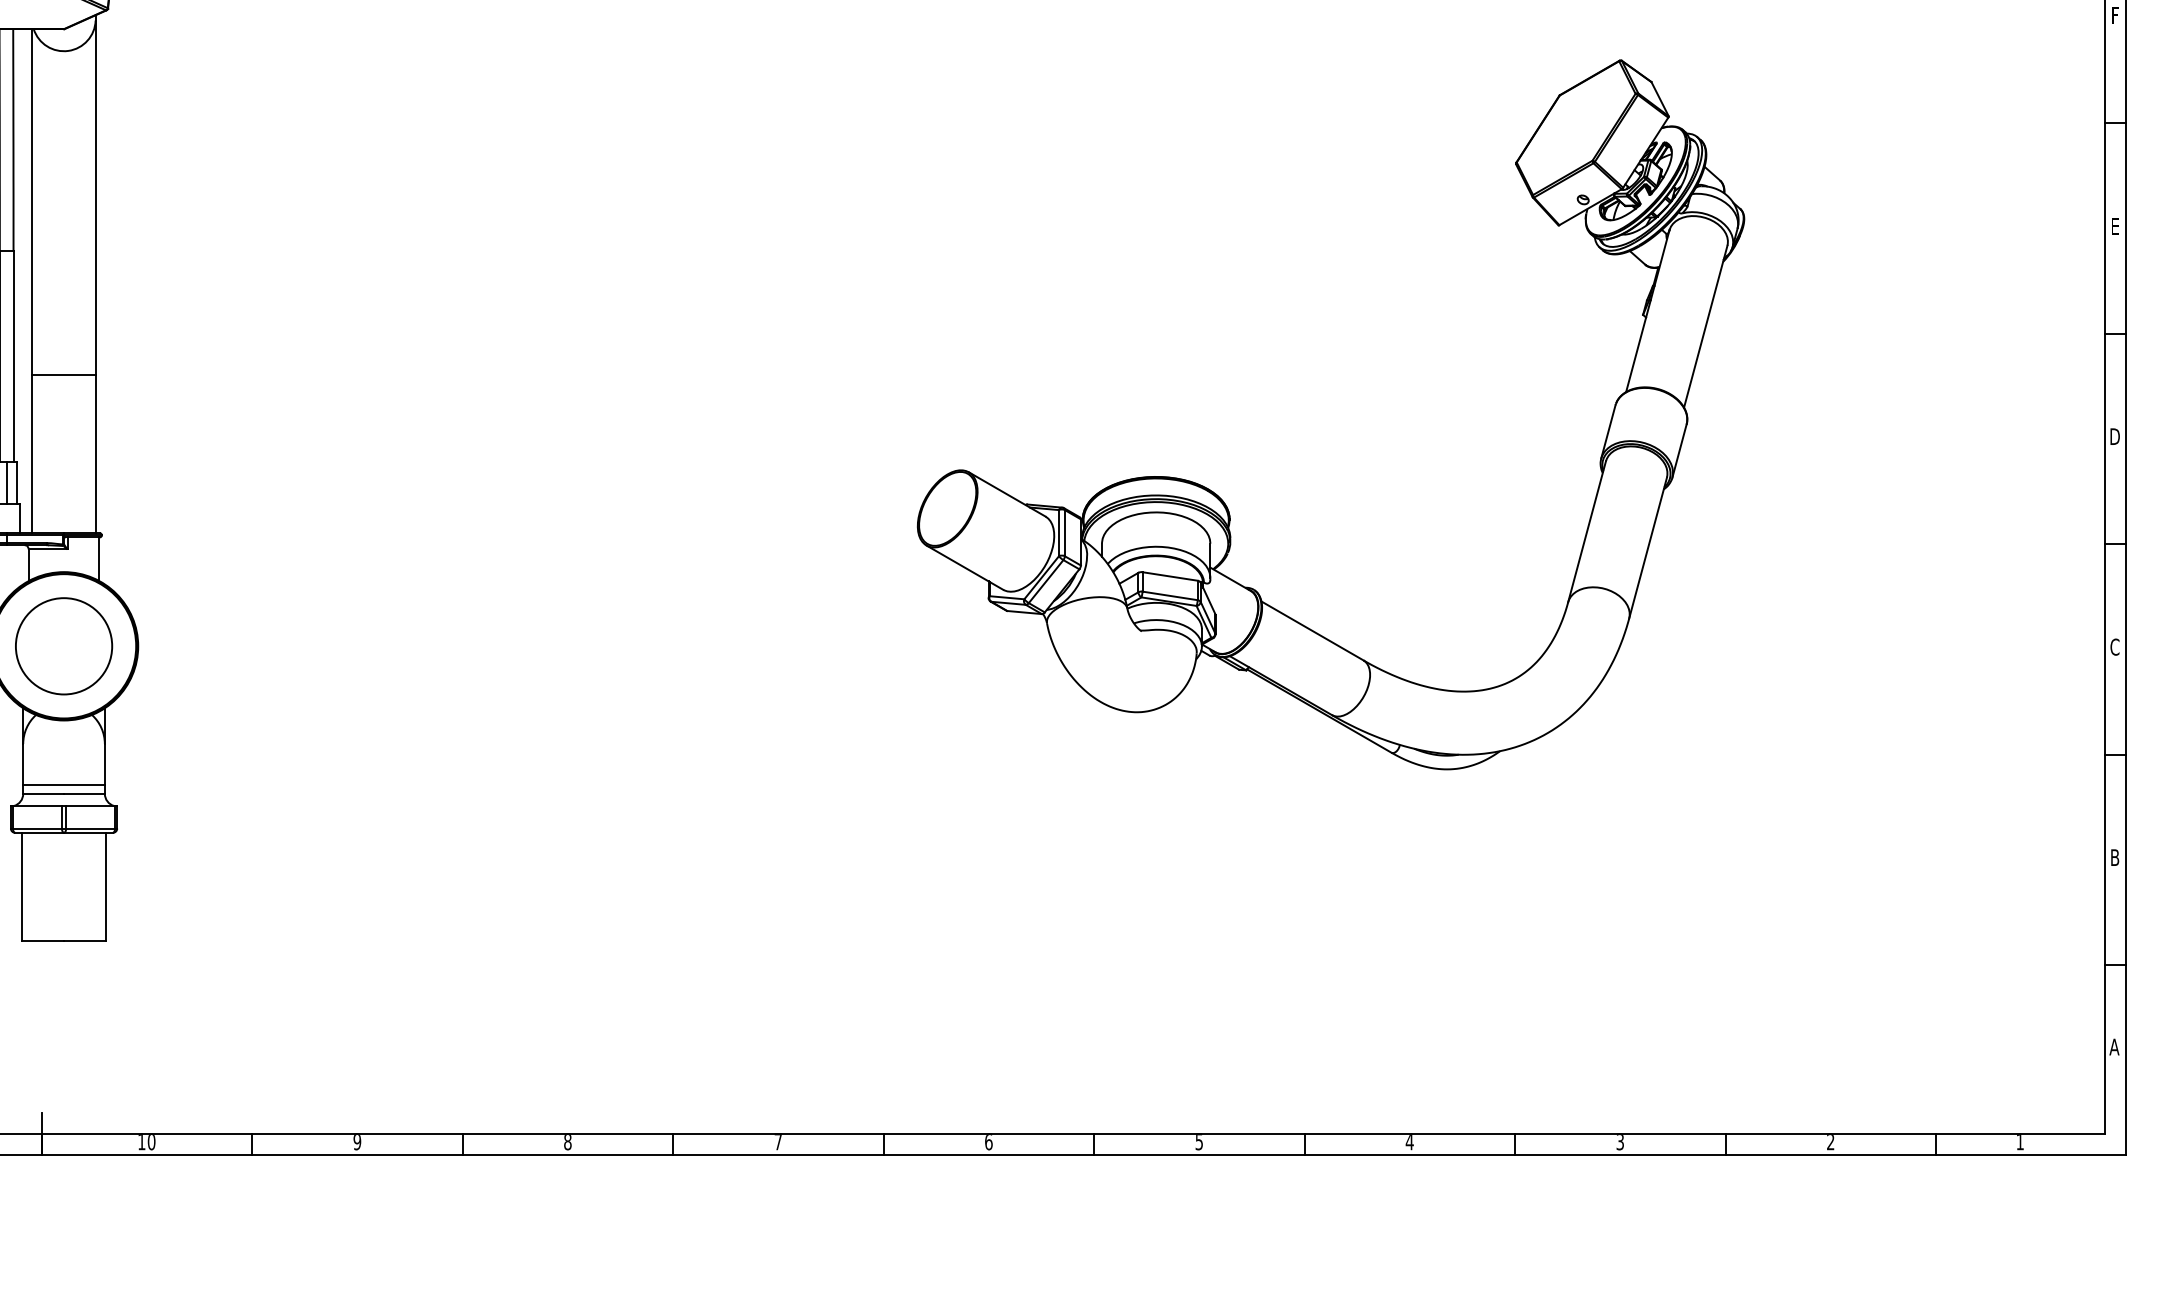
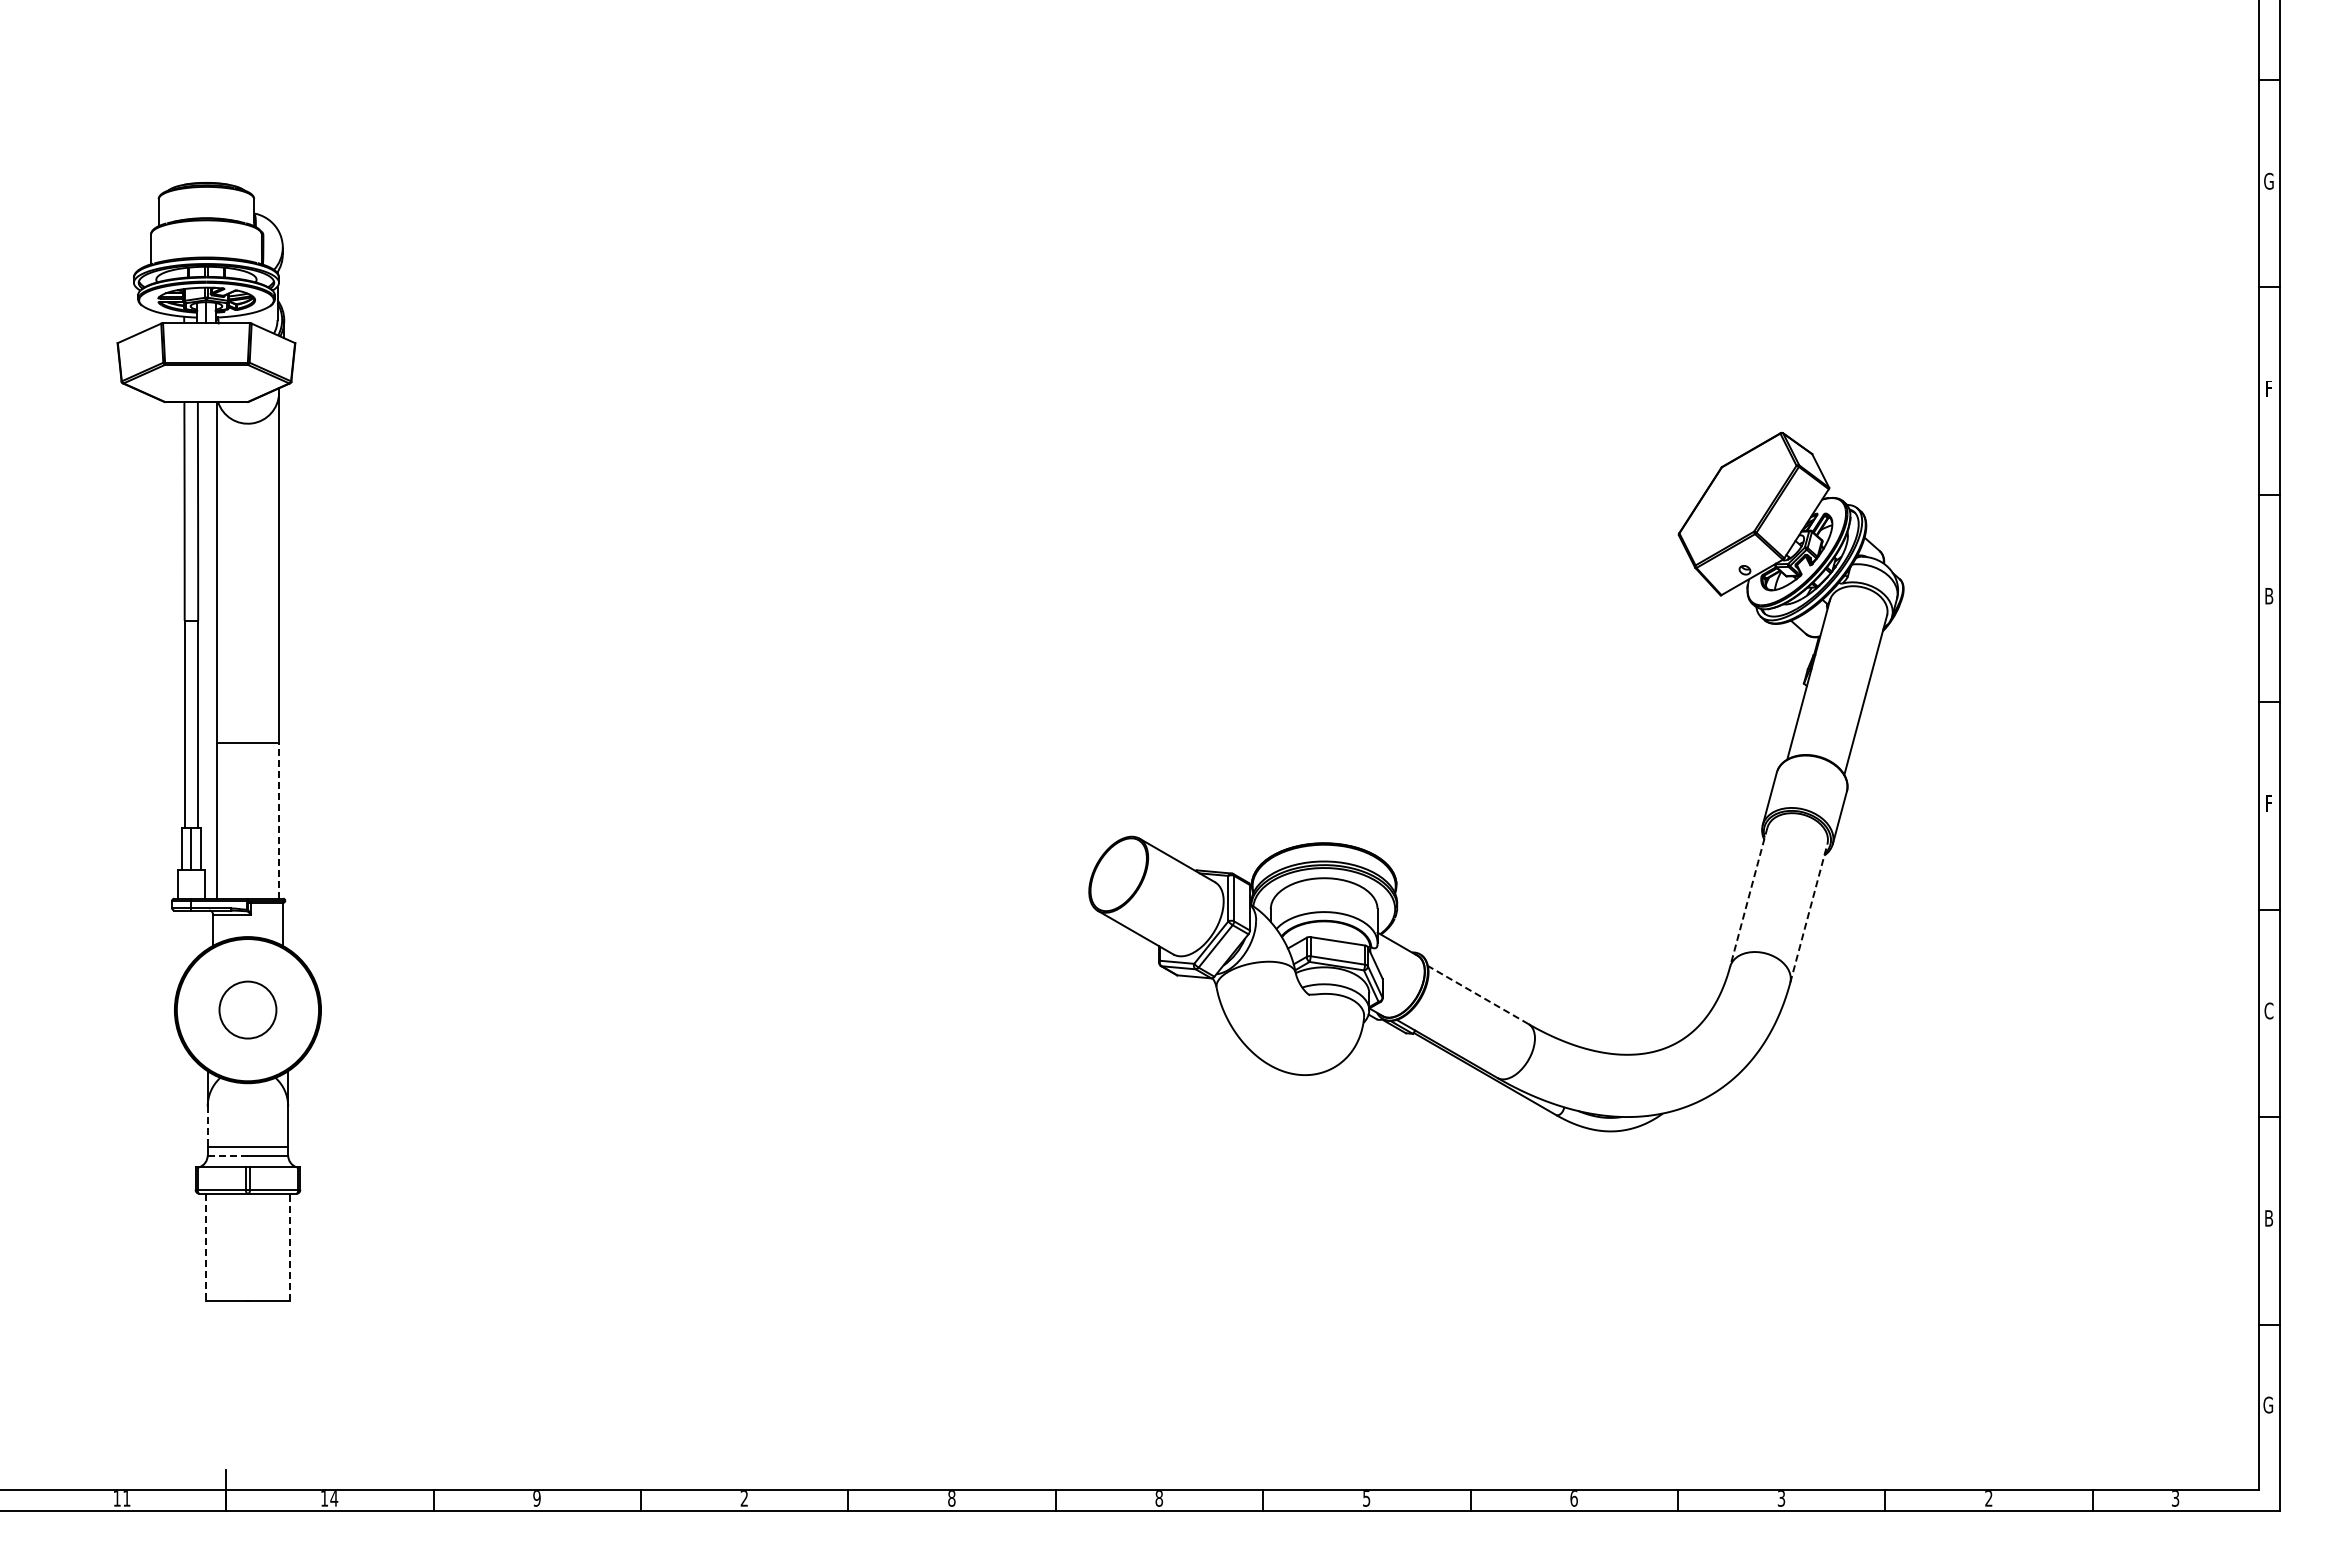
text: (2115, 226) -> (2269, 596), E -> B
text: (2114, 436) -> (2268, 803), D -> F
line: (96, 453) -> (279, 820), solid -> dashed
line: (1586, 531) -> (1748, 897), solid -> dashed
line: (1647, 548) -> (1808, 913), solid -> dashed
line: (1311, 630) -> (1477, 994), solid -> dashed
circle: (63, 645) -> (247, 1009), size x0.6
line: (22, 765) -> (207, 1127), solid -> dashed
line: (44, 793) -> (228, 1155), solid -> dashed
line: (106, 886) -> (289, 1246), solid -> dashed
line: (21, 887) -> (206, 1247), solid -> dashed
text: (2114, 1046) -> (2268, 1404), A -> G
text: (151, 1141) -> (334, 1498), 10 -> 14
text: (567, 1141) -> (744, 1498), 8 -> 2
text: (778, 1141) -> (951, 1498), 7 -> 8
text: (989, 1141) -> (1159, 1498), 6 -> 8
text: (1410, 1141) -> (1574, 1498), 4 -> 6
text: (2020, 1141) -> (2175, 1498), 1 -> 3

